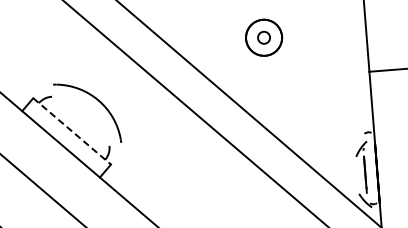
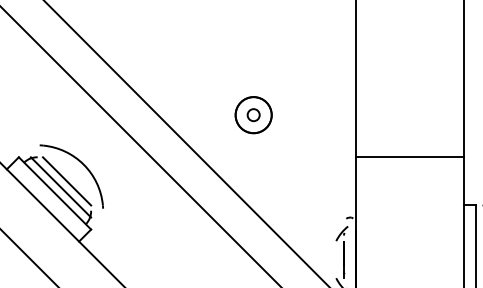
line: (82, 118) -> (66, 181), added
line: (77, 125) -> (60, 187), added
line: (72, 131) -> (55, 193), dashed -> solid

